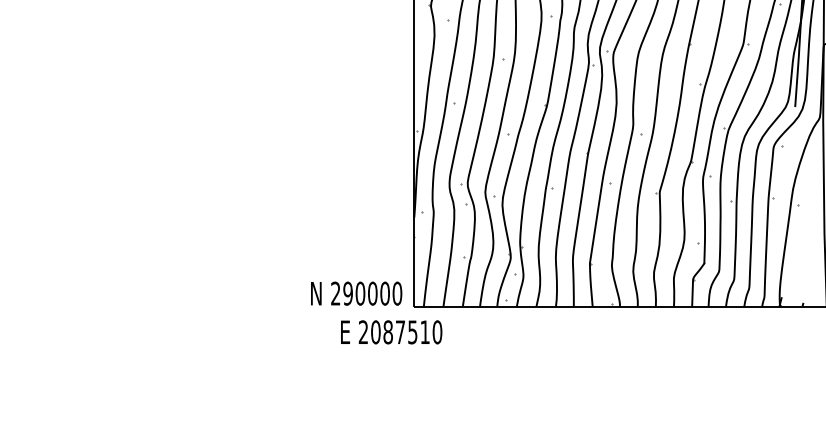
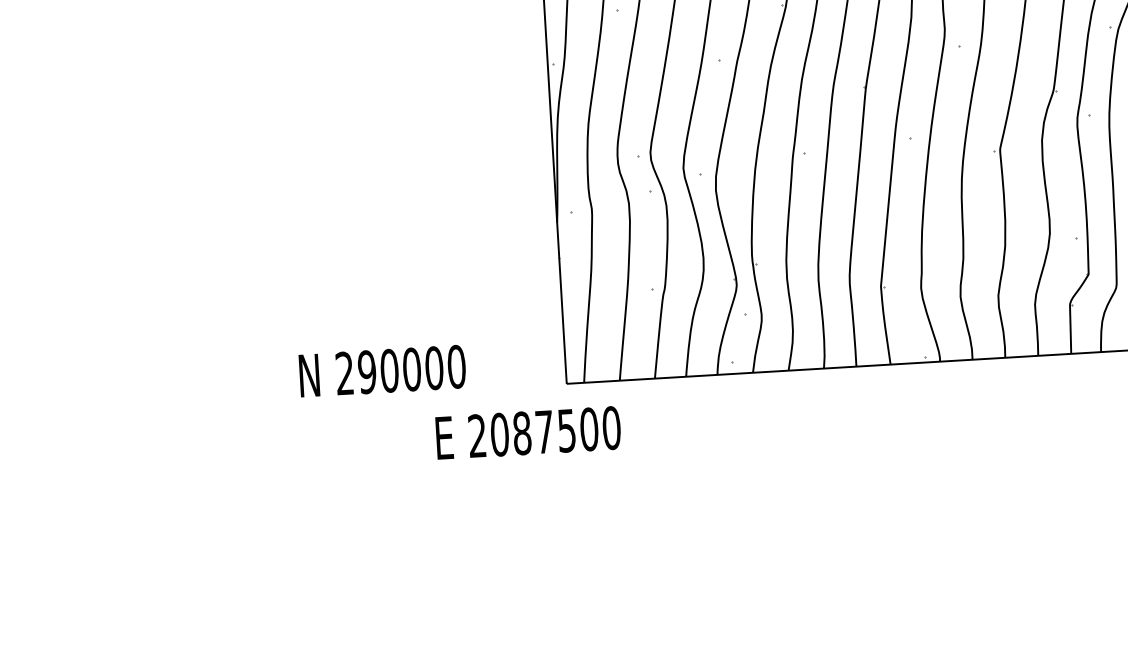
text: (356, 293) -> (382, 370), moved
text: (424, 332) -> (588, 429), 2087510 -> 2087500

